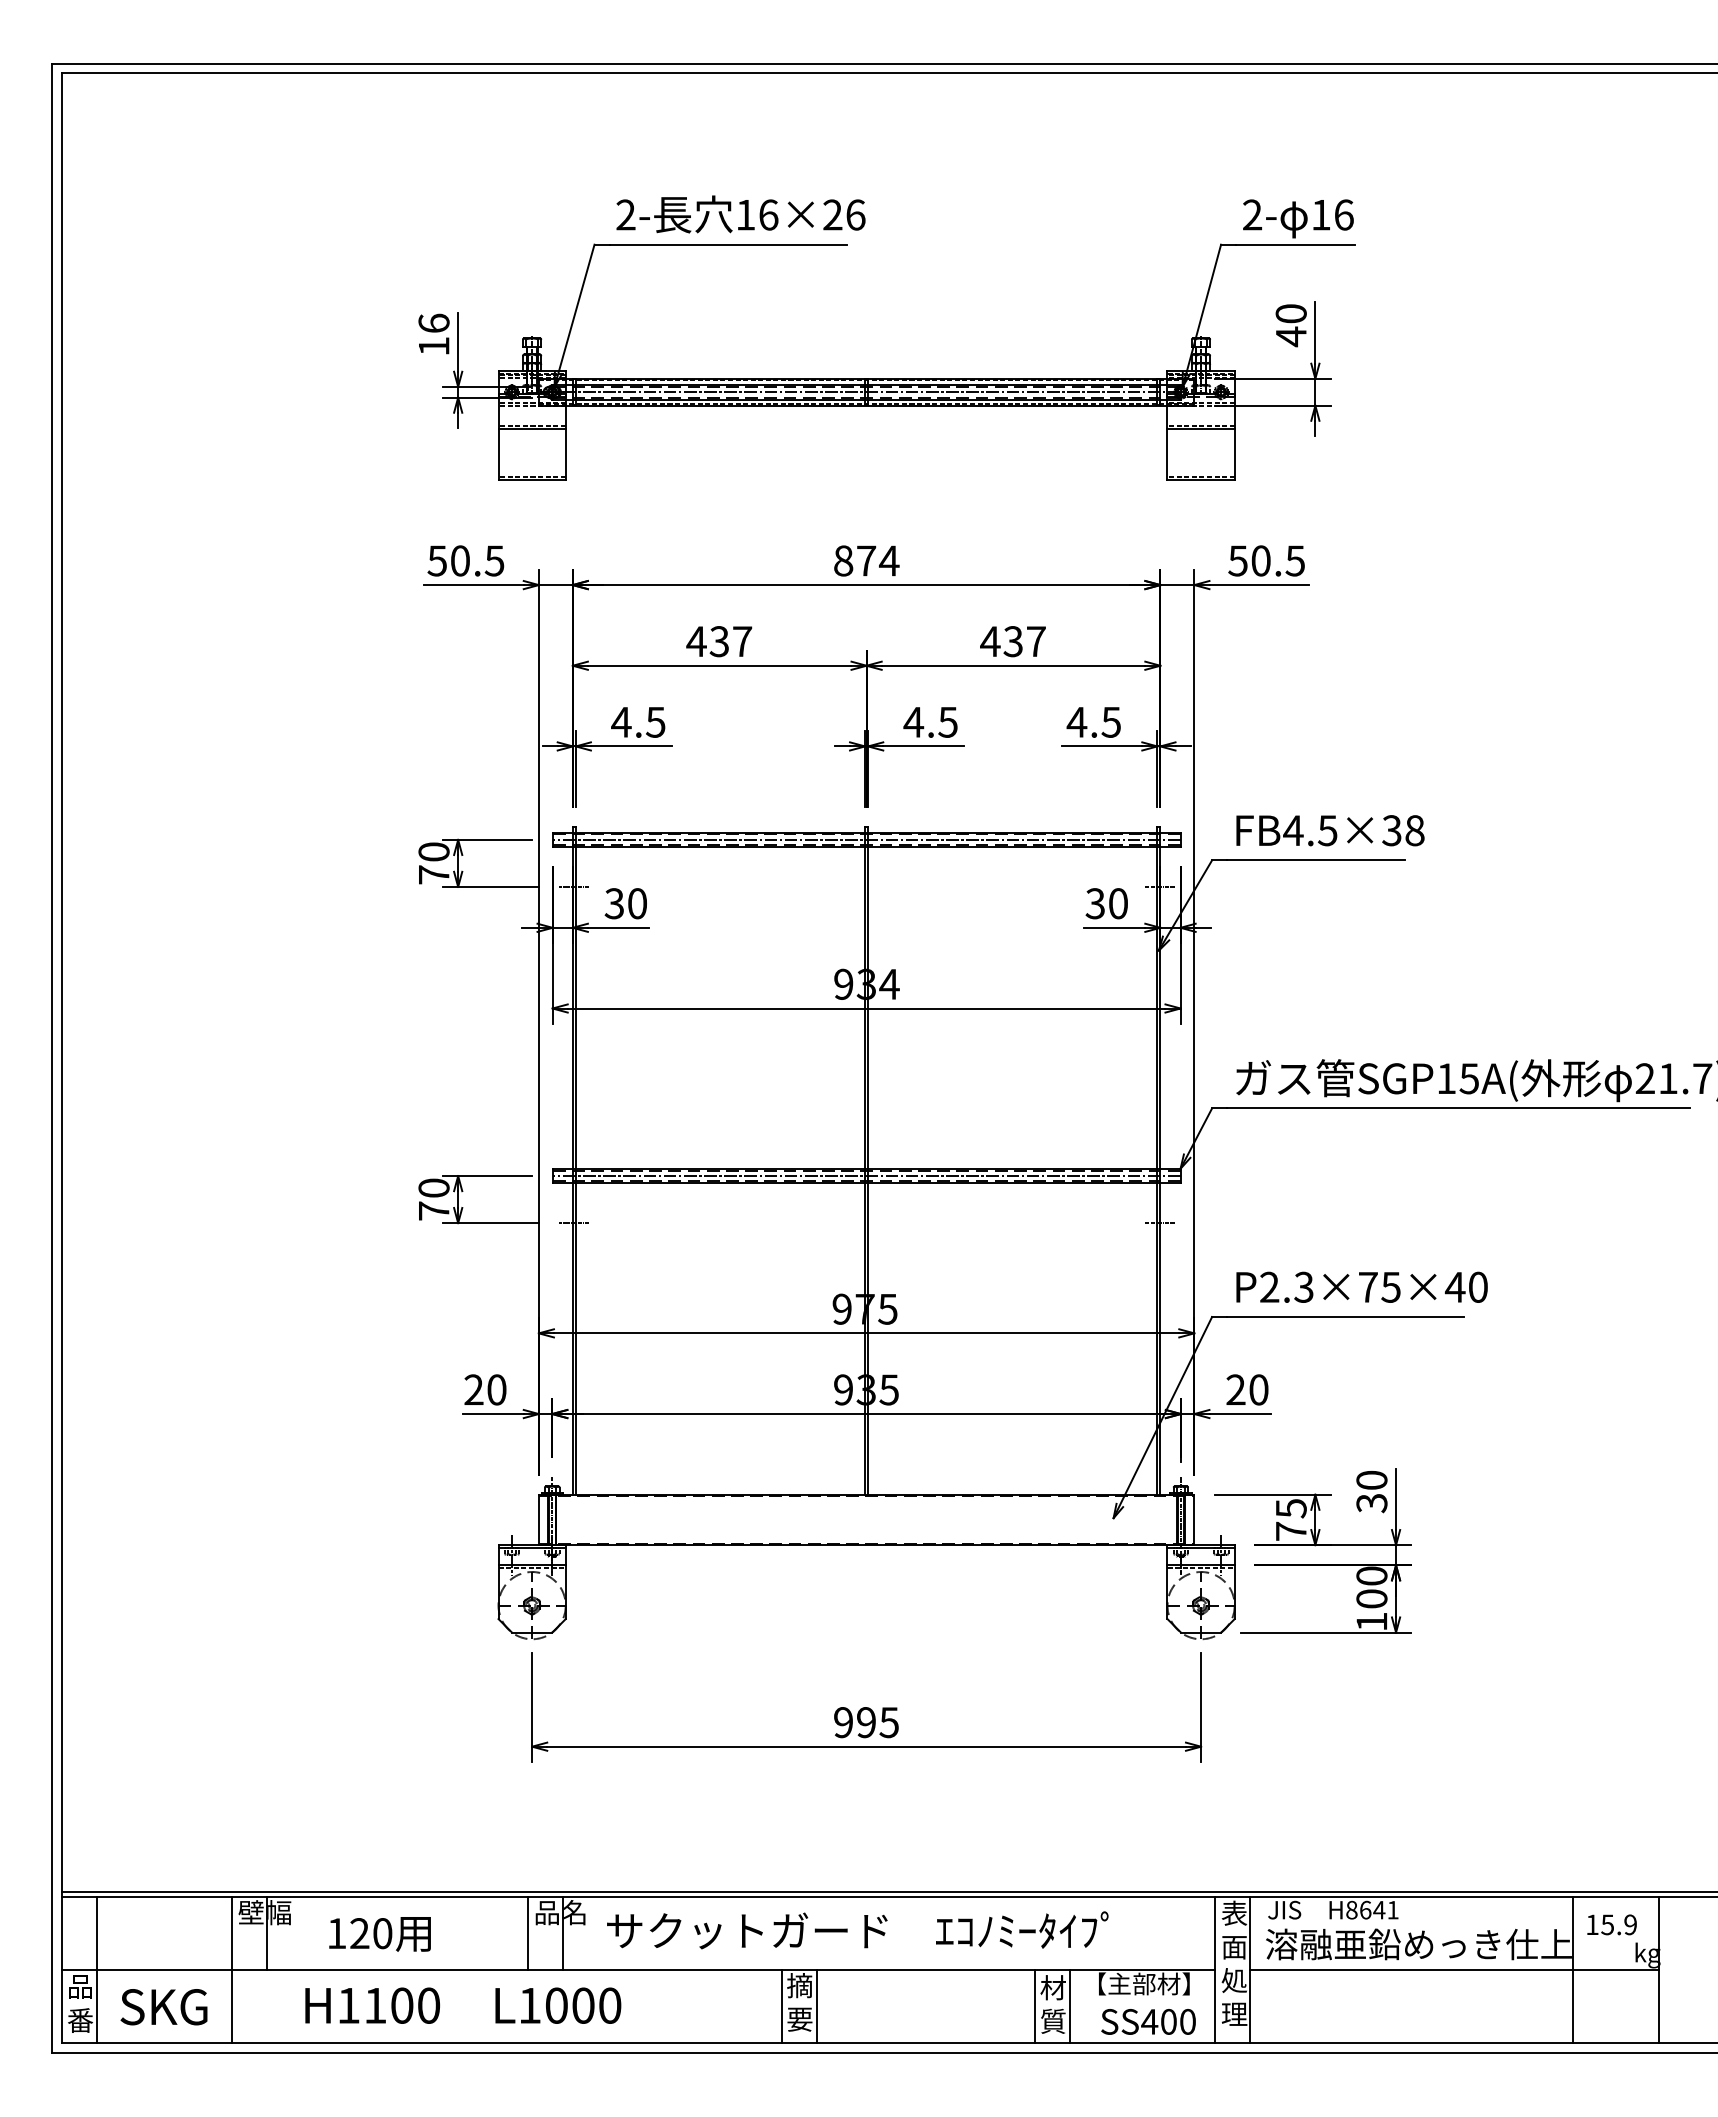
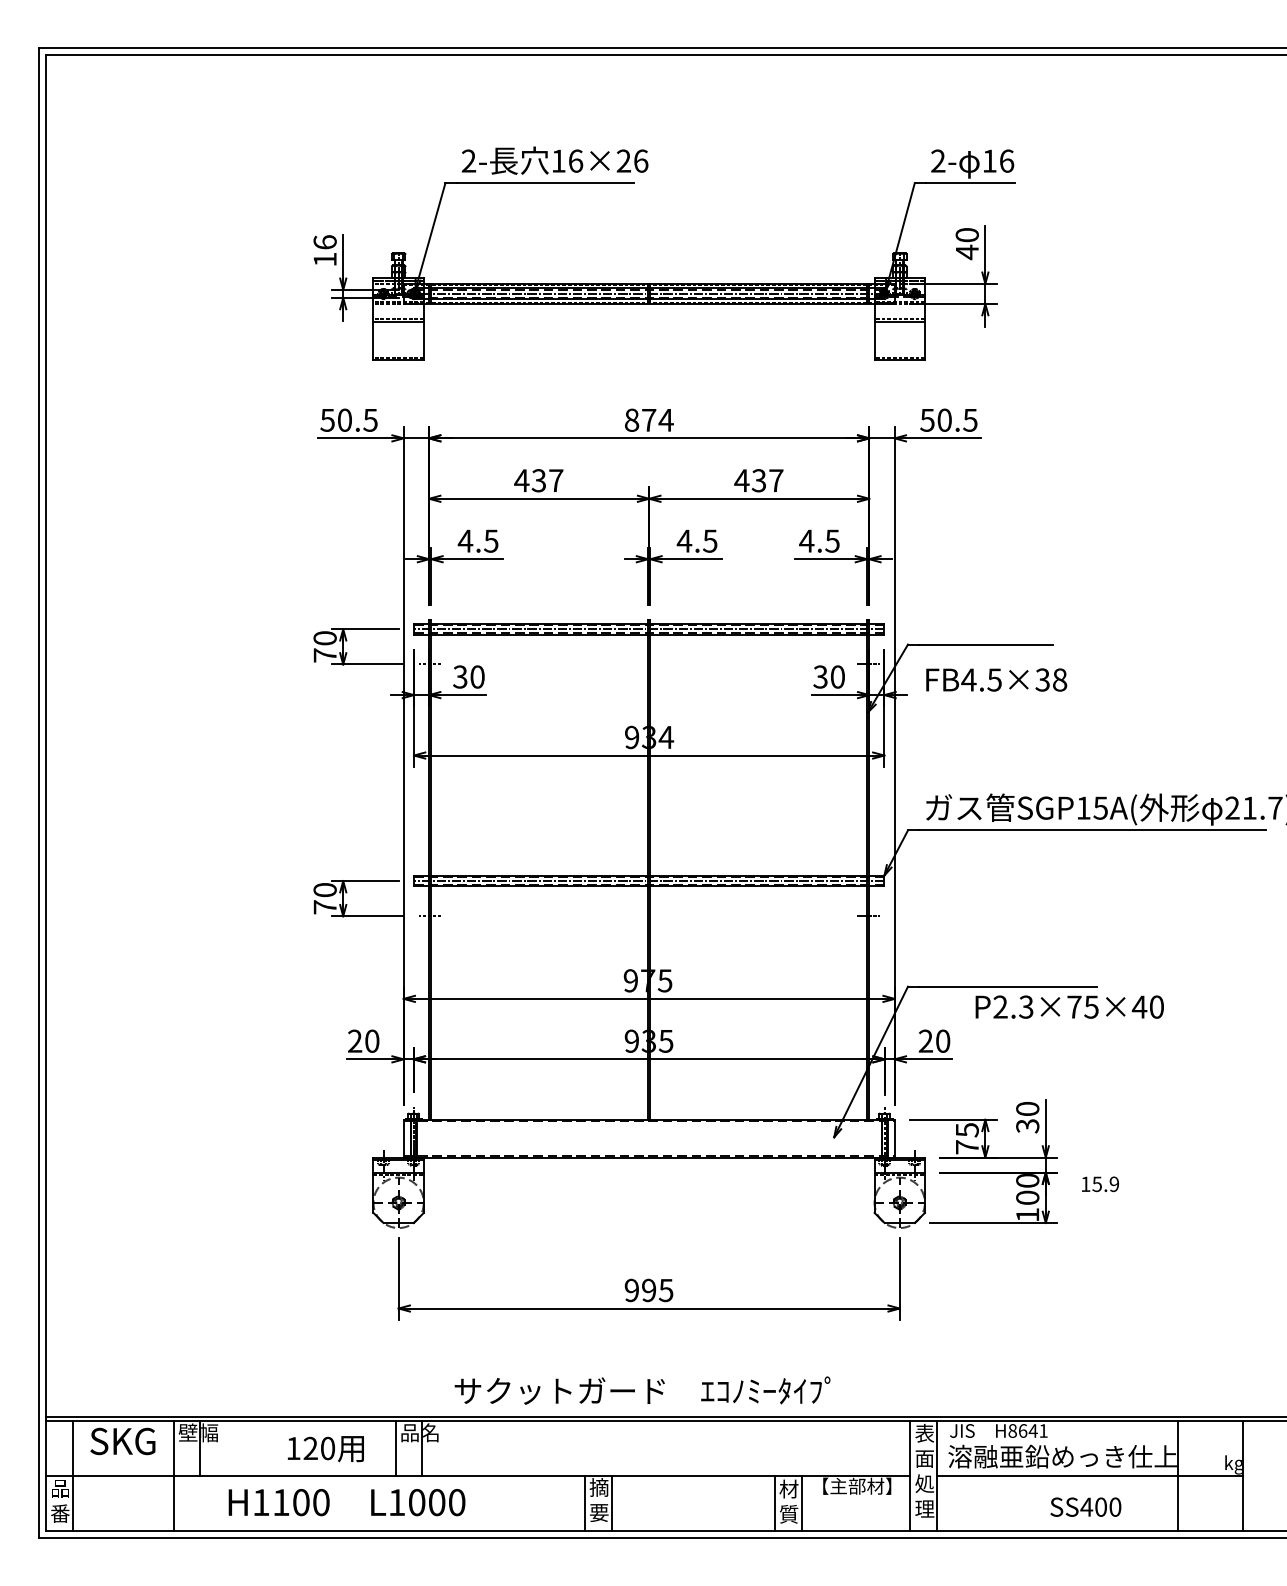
text: (1330, 830) -> (996, 679), moved
text: (1361, 1286) -> (1069, 1006), moved
text: (1611, 1924) -> (1100, 1184), moved
text: (857, 1930) -> (642, 1390), moved
text: (379, 1934) -> (325, 1449), moved
text: (163, 2007) -> (122, 1441), moved
text: (1148, 2021) -> (1085, 1506), moved

